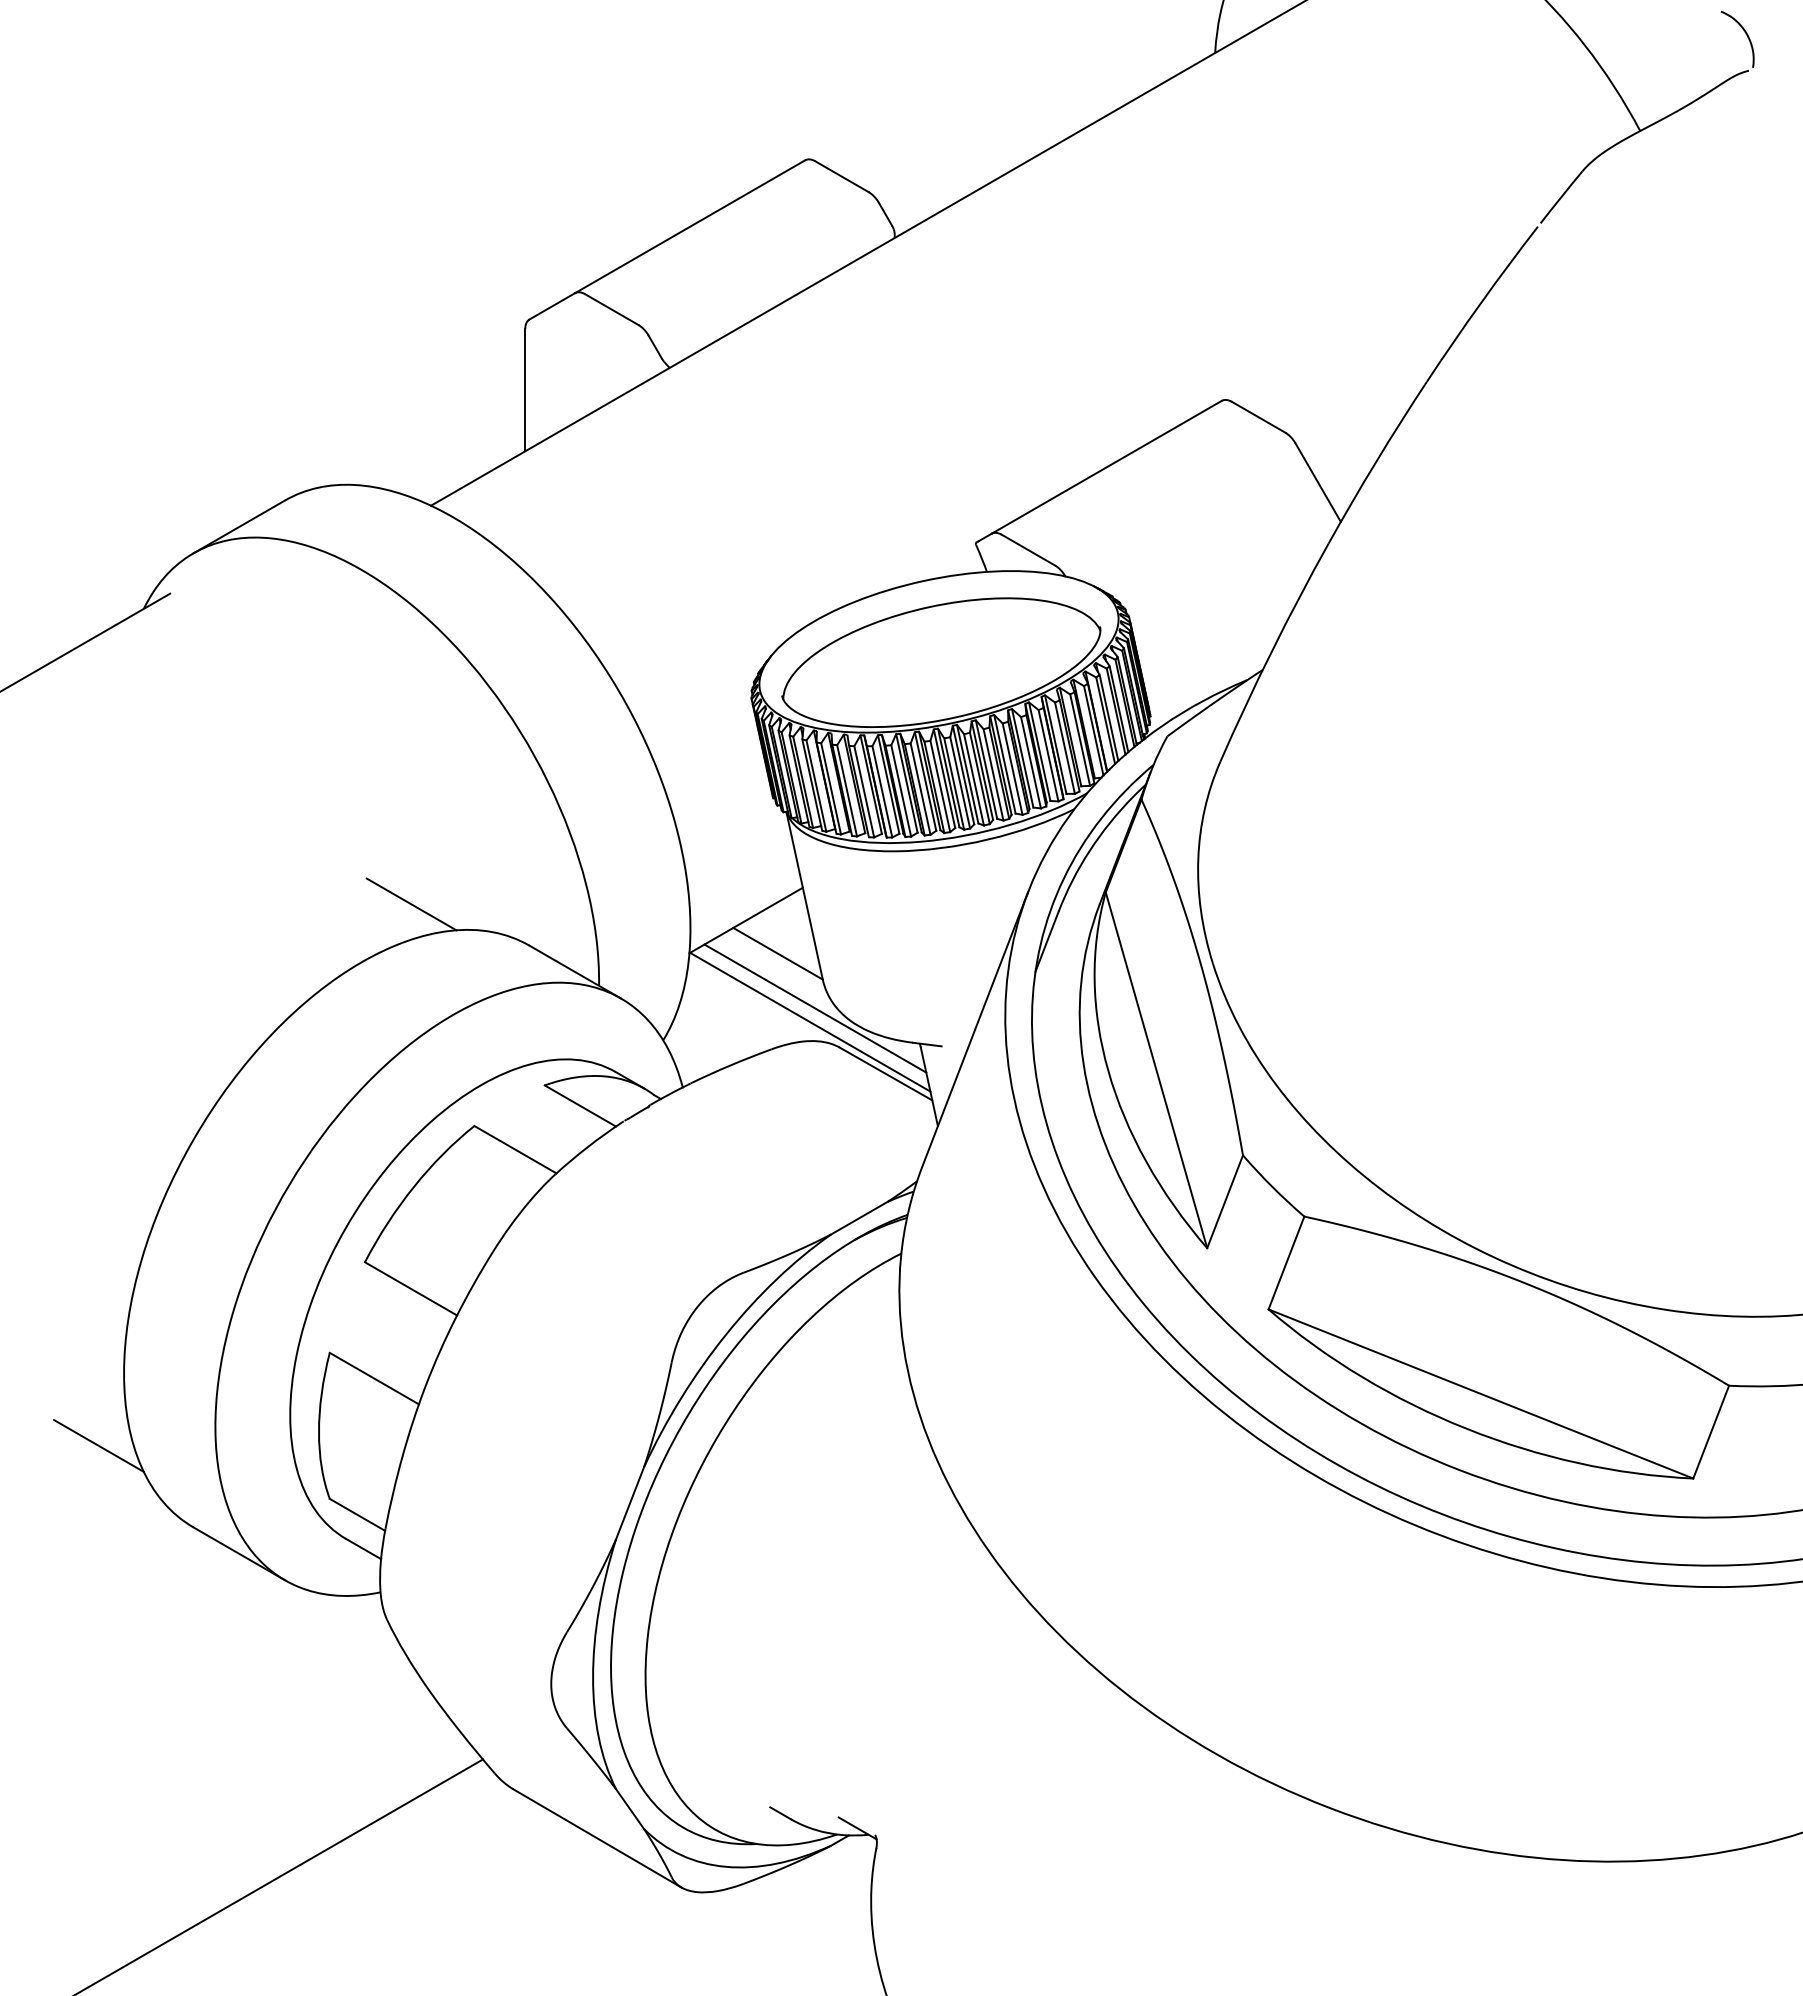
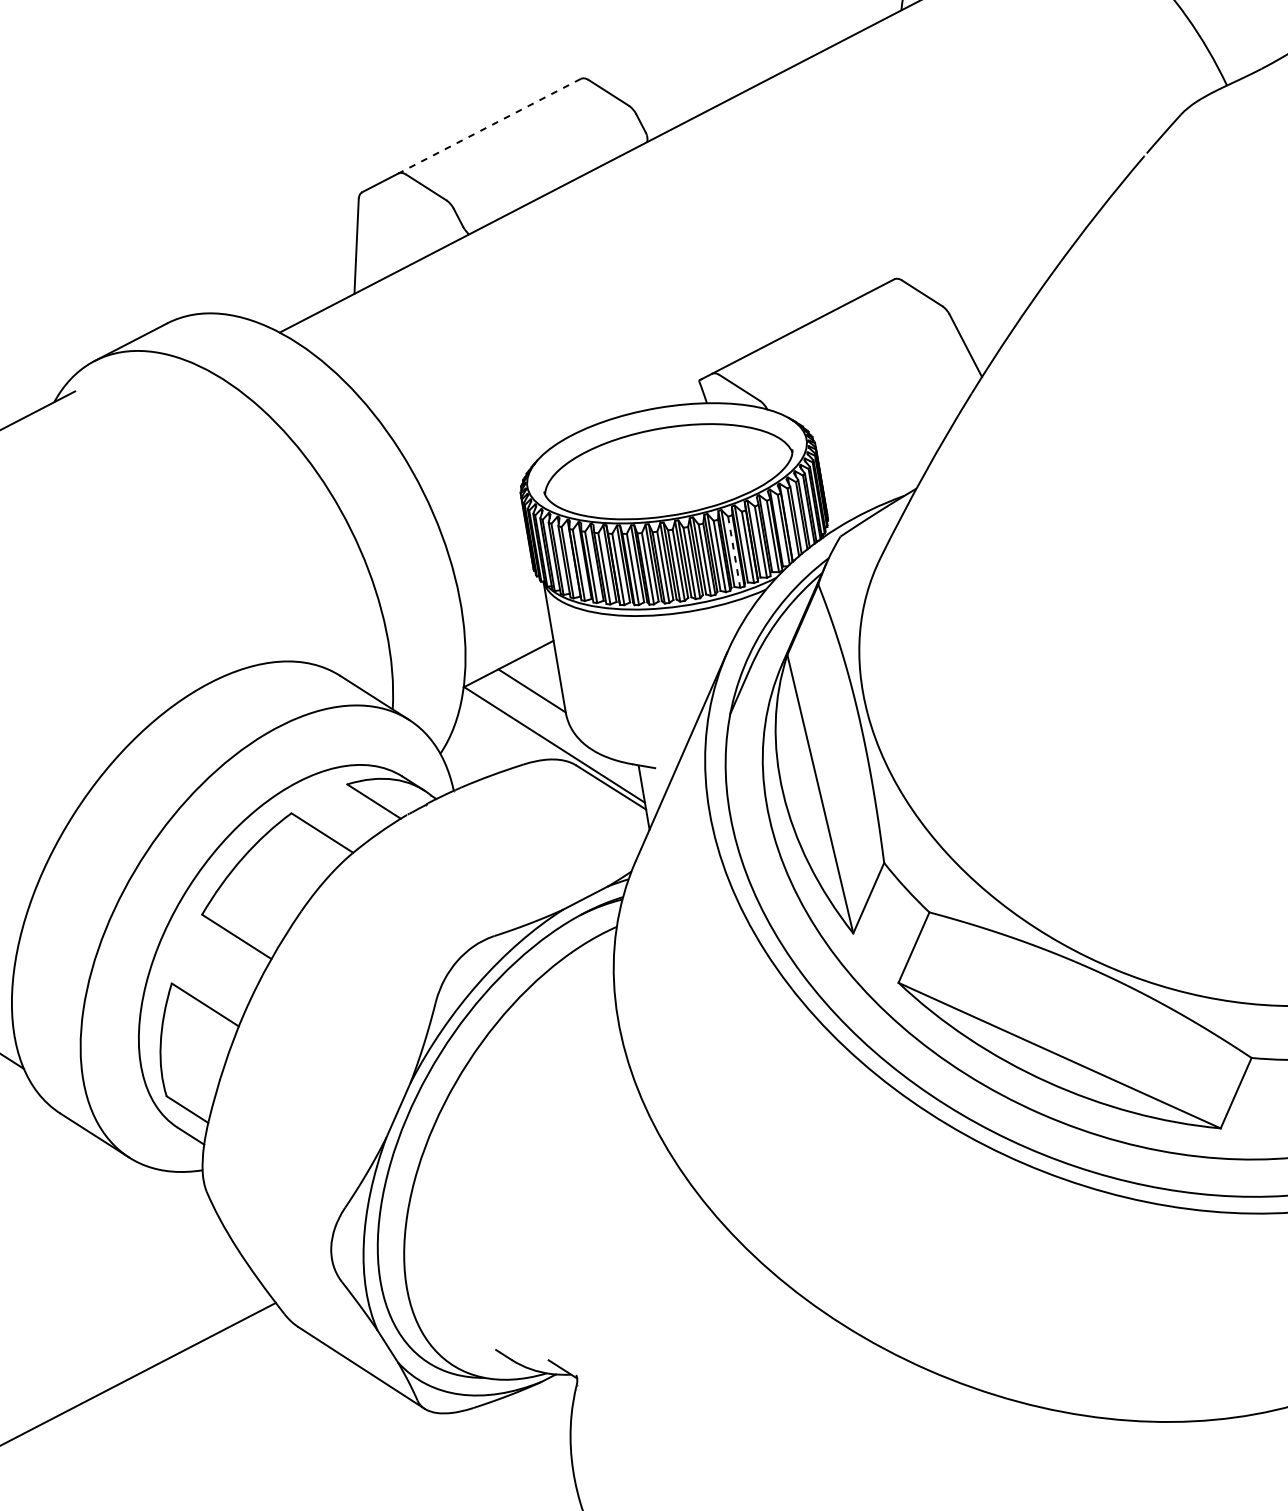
line: (690, 226) -> (489, 126), solid -> dashed
line: (1031, 762) -> (734, 552), solid -> dashed
line: (411, 904) -> (250, 639), removed
line: (815, 1008) -> (559, 734), removed

